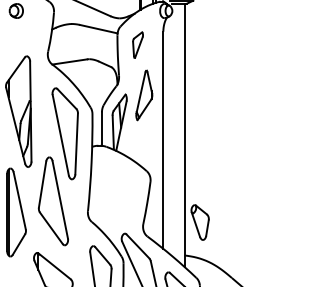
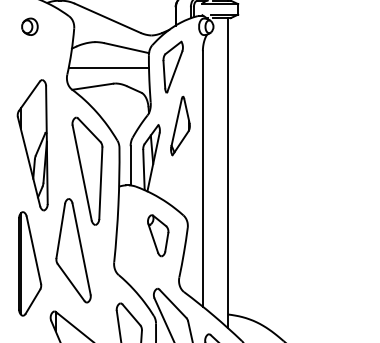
part: (137, 44) -> (172, 66), size x1.67
line: (83, 46) -> (108, 68), added
part: (200, 222) -> (158, 235), moved

